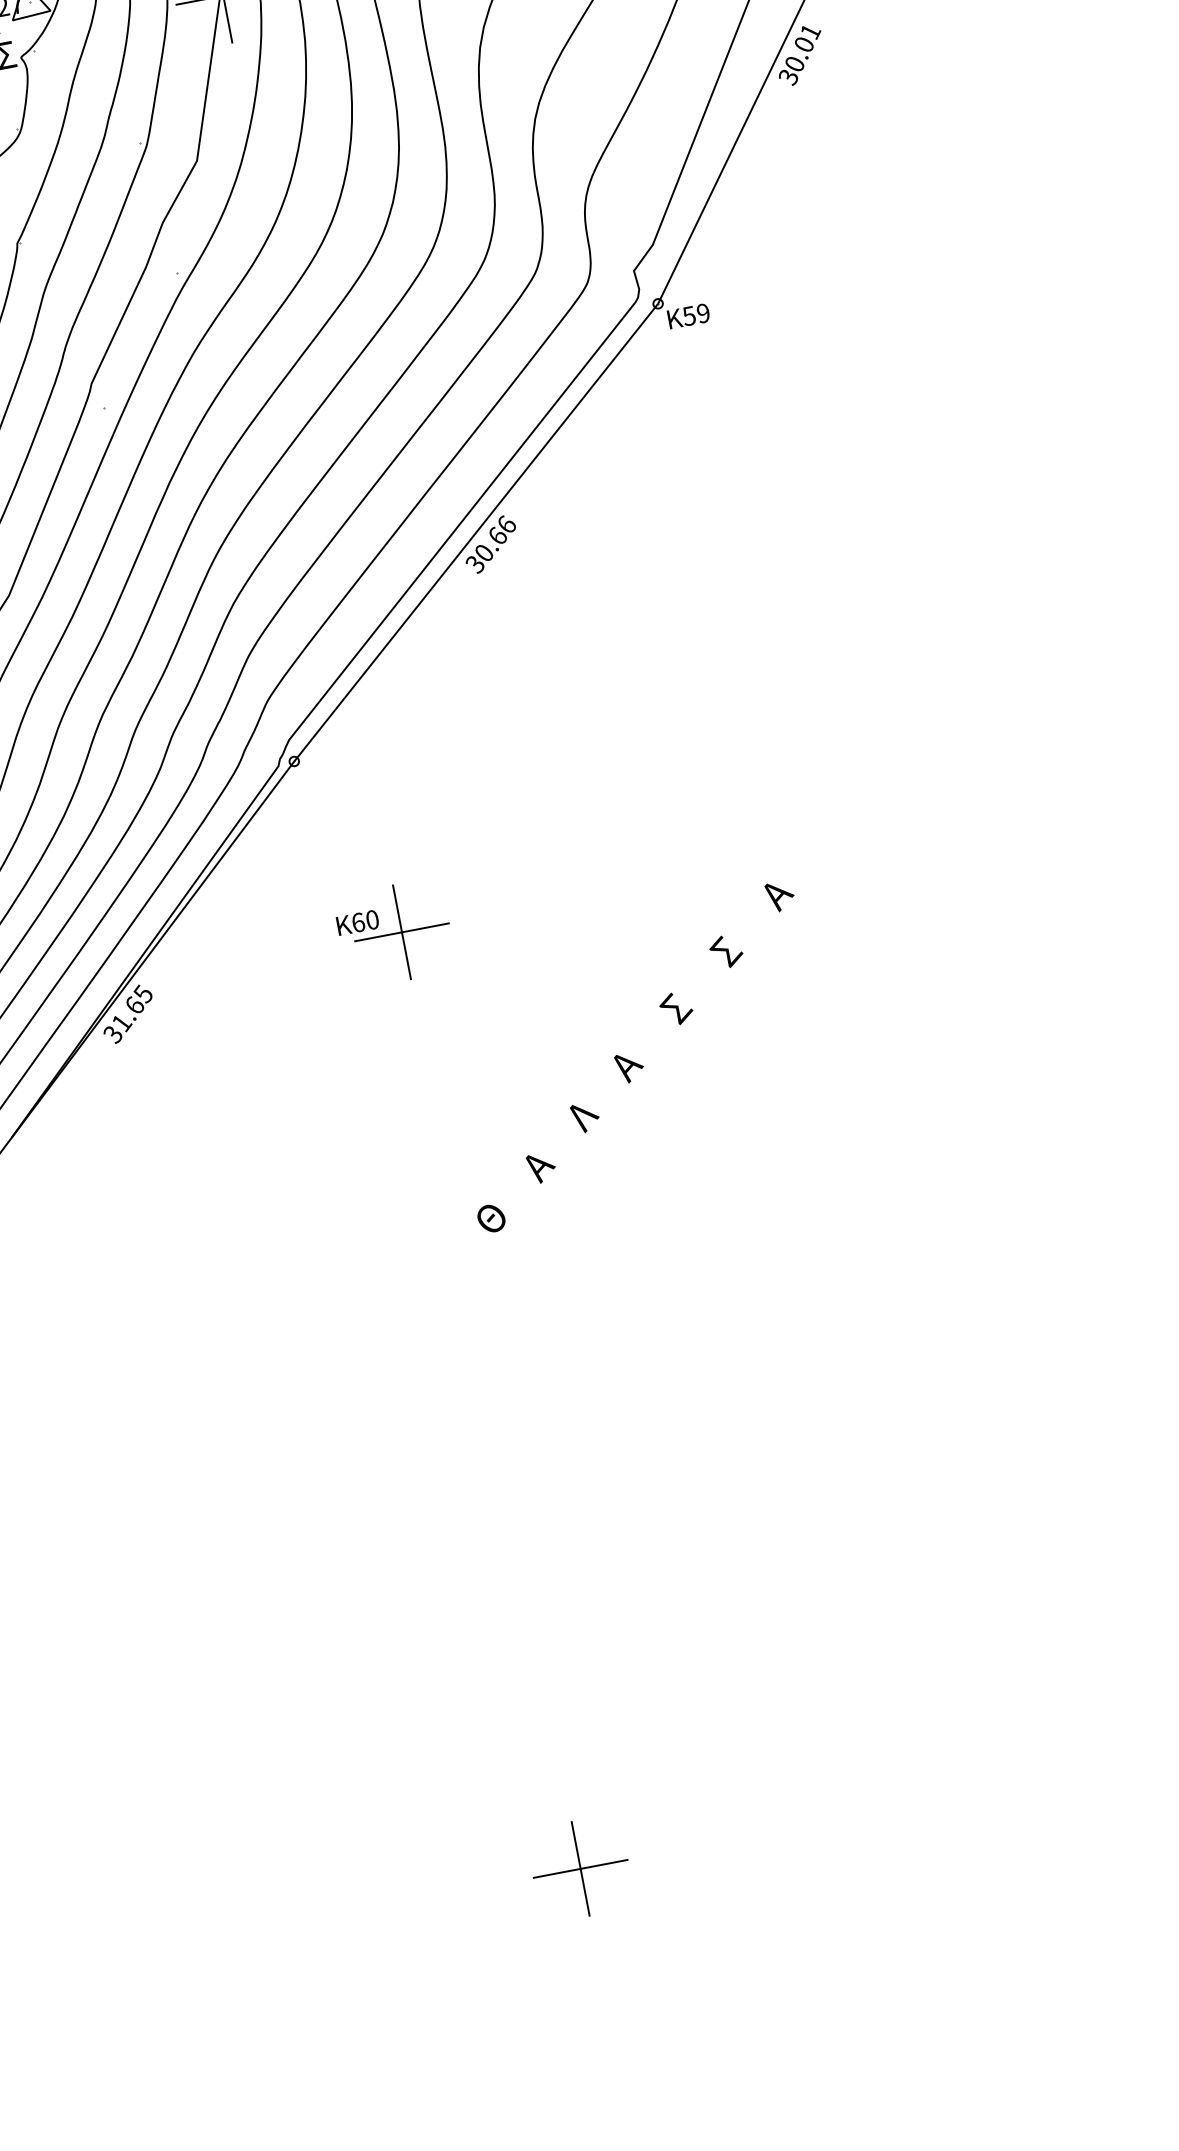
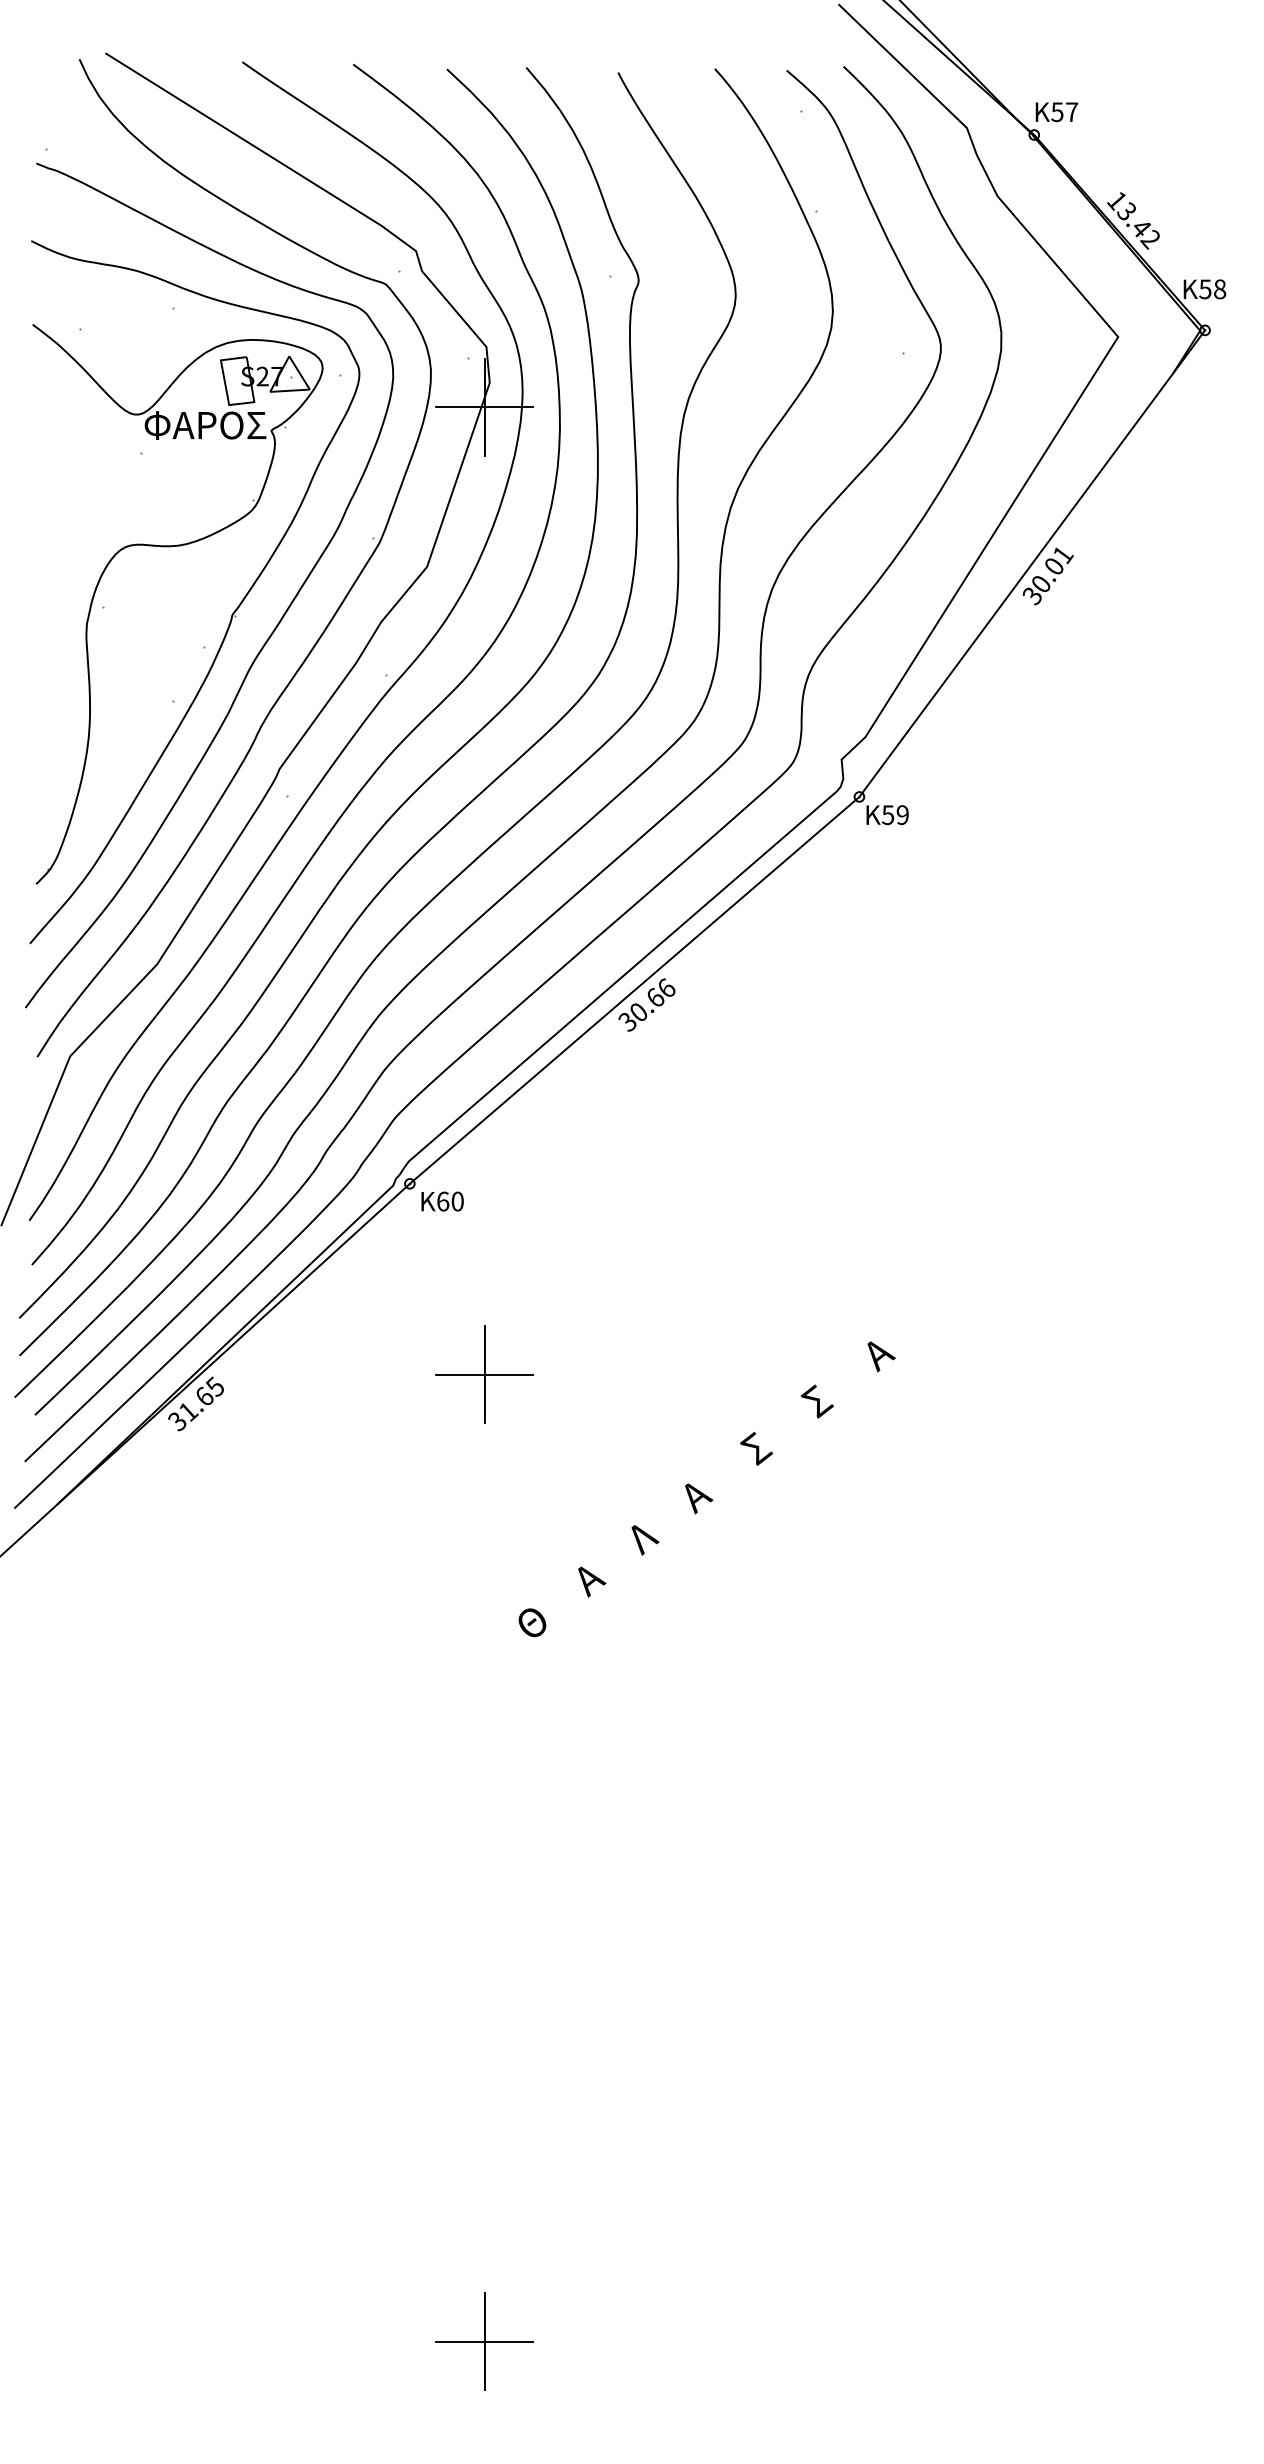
text: (357, 922) -> (442, 1201), moved
text: (635, 1057) -> (706, 1489), moved

